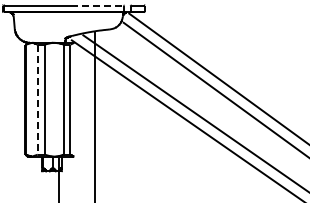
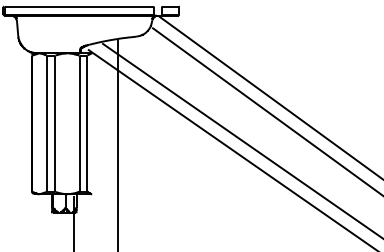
line: (97, 5) -> (120, 7), dashed -> solid
line: (37, 100) -> (46, 124), dashed -> solid

